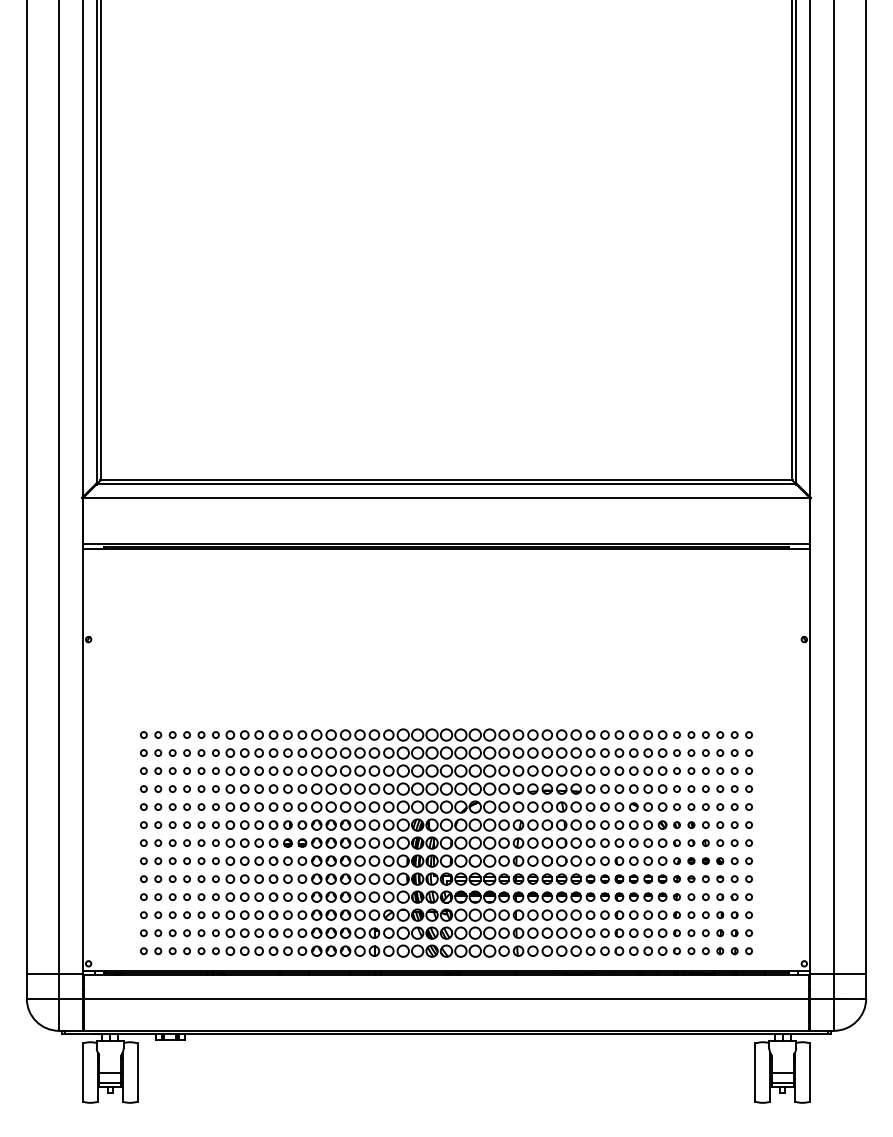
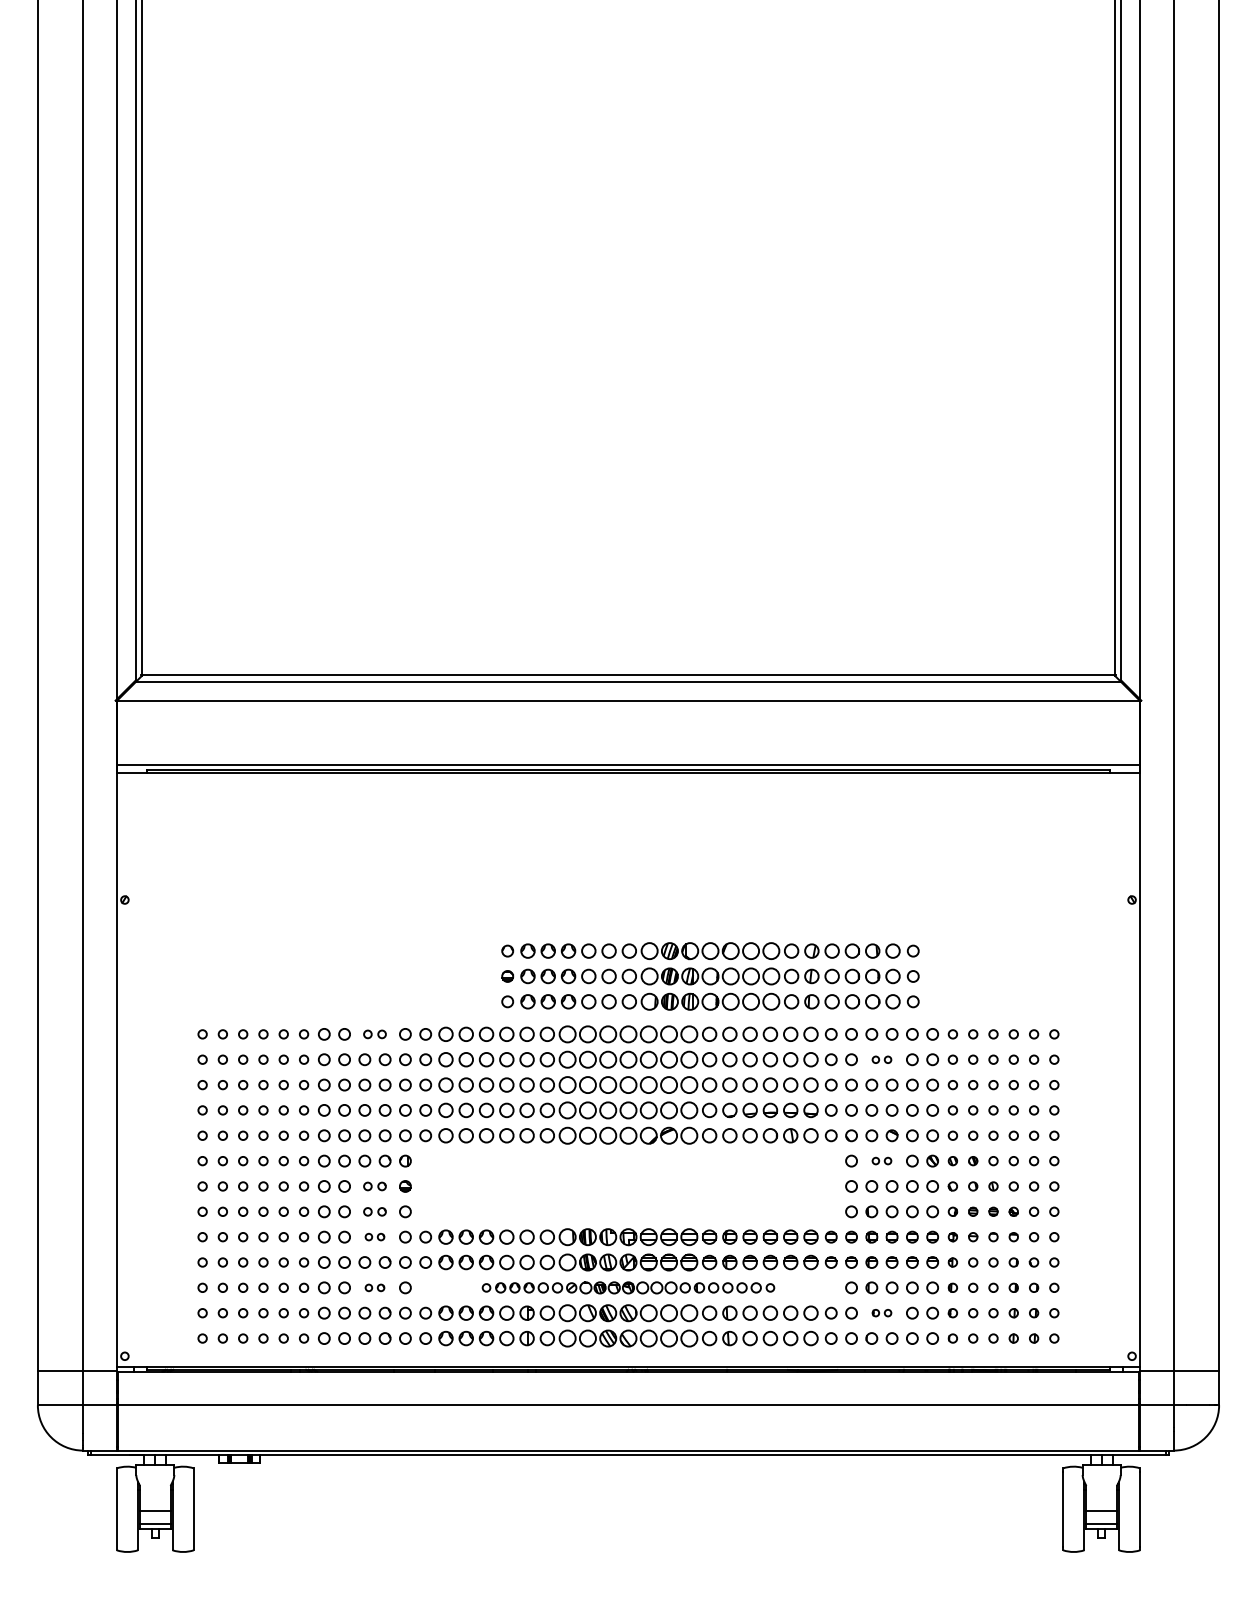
part: (266, 735) -> (374, 1034), size x0.7
part: (626, 752) -> (881, 1059), size x0.6
part: (626, 824) -> (881, 1160), size x0.6
part: (266, 843) -> (374, 1186), size x0.7
part: (446, 843) -> (710, 976), moved
part: (266, 860) -> (374, 1211), size x0.7
part: (266, 878) -> (374, 1236), size x0.6
part: (266, 914) -> (374, 1287), size x0.6
part: (446, 914) -> (628, 1287), size x0.7
part: (626, 932) -> (881, 1312), size x0.6

